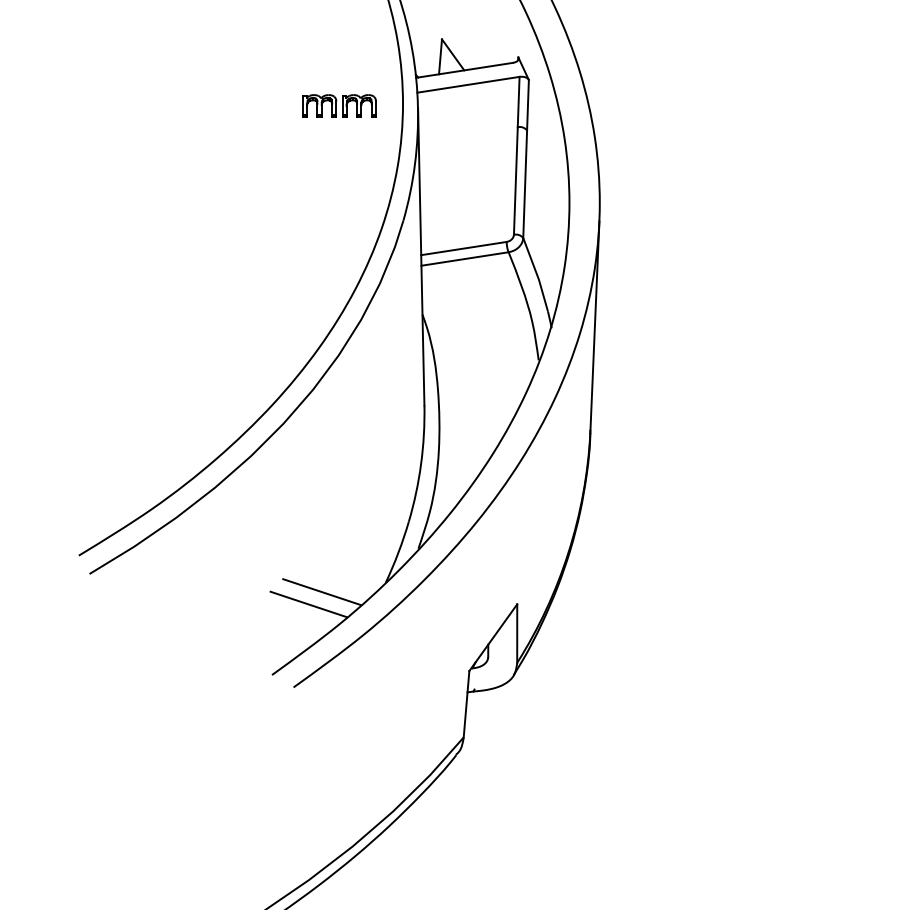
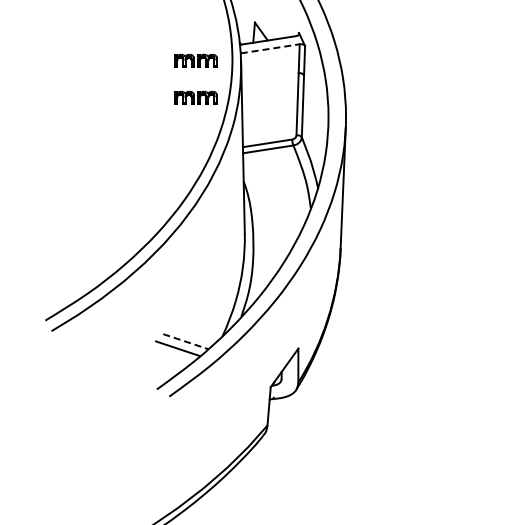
line: (468, 84) -> (270, 48), solid -> dashed
part: (338, 169) -> (195, 97), added
line: (321, 591) -> (185, 341), solid -> dashed

